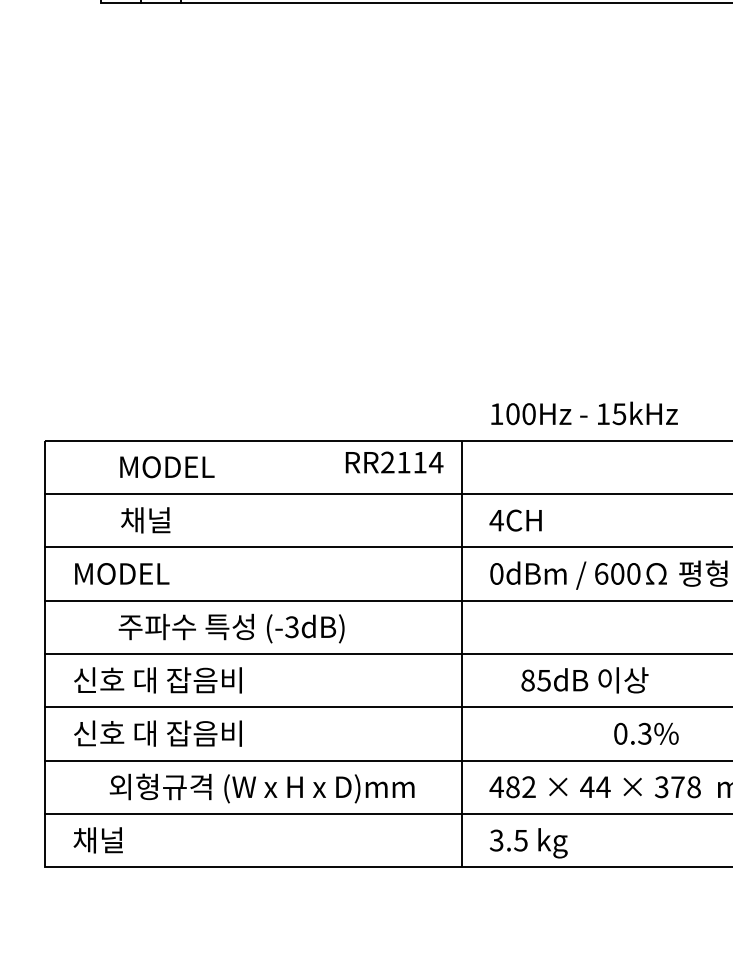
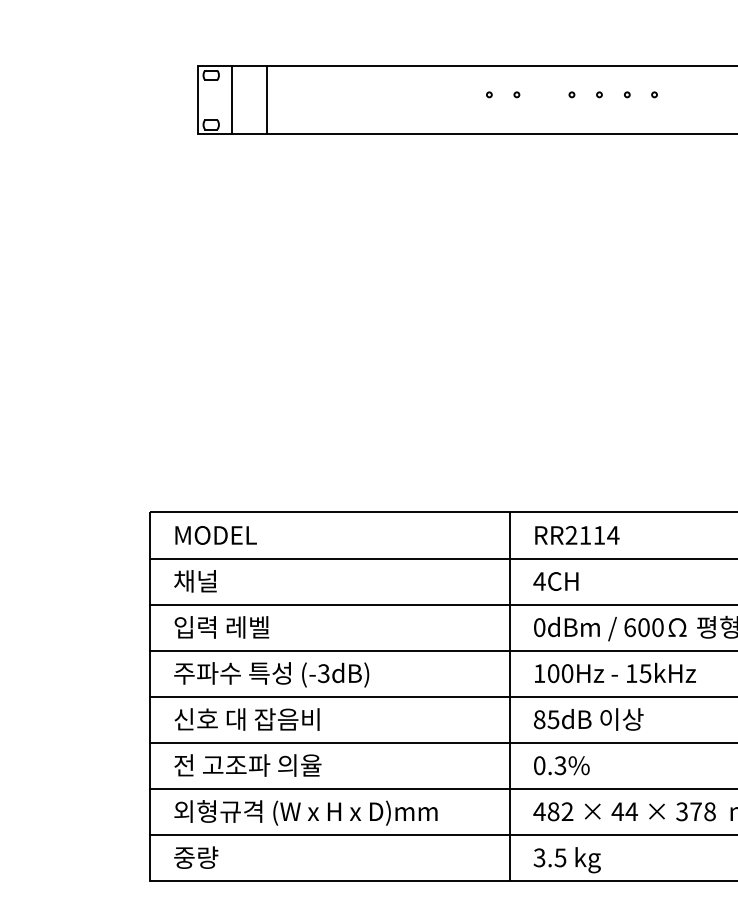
text: (584, 412) -> (615, 672), moved
text: (394, 462) -> (577, 535), moved
text: (166, 467) -> (215, 535), moved
text: (145, 520) -> (195, 581), moved
text: (128, 573) -> (221, 627), MODEL -> 입력 레벨
text: (231, 628) -> (271, 674), moved
text: (584, 680) -> (588, 719), moved
text: (158, 733) -> (247, 765), 신호 대 잡음비 -> 전 고조파 의율
text: (646, 733) -> (561, 765), moved
text: (261, 788) -> (305, 812), moved
text: (99, 840) -> (196, 857), 채널 -> 중량

